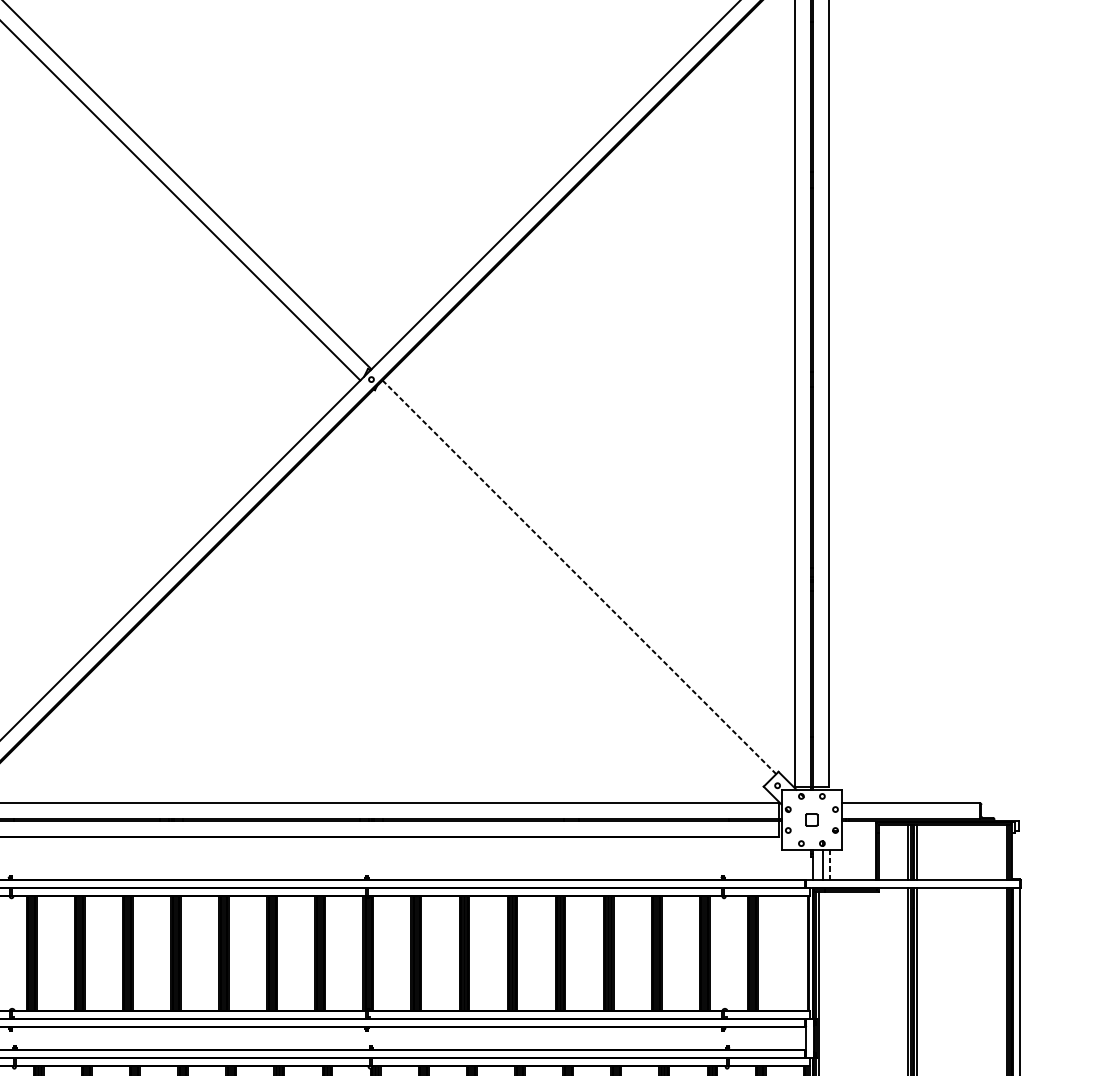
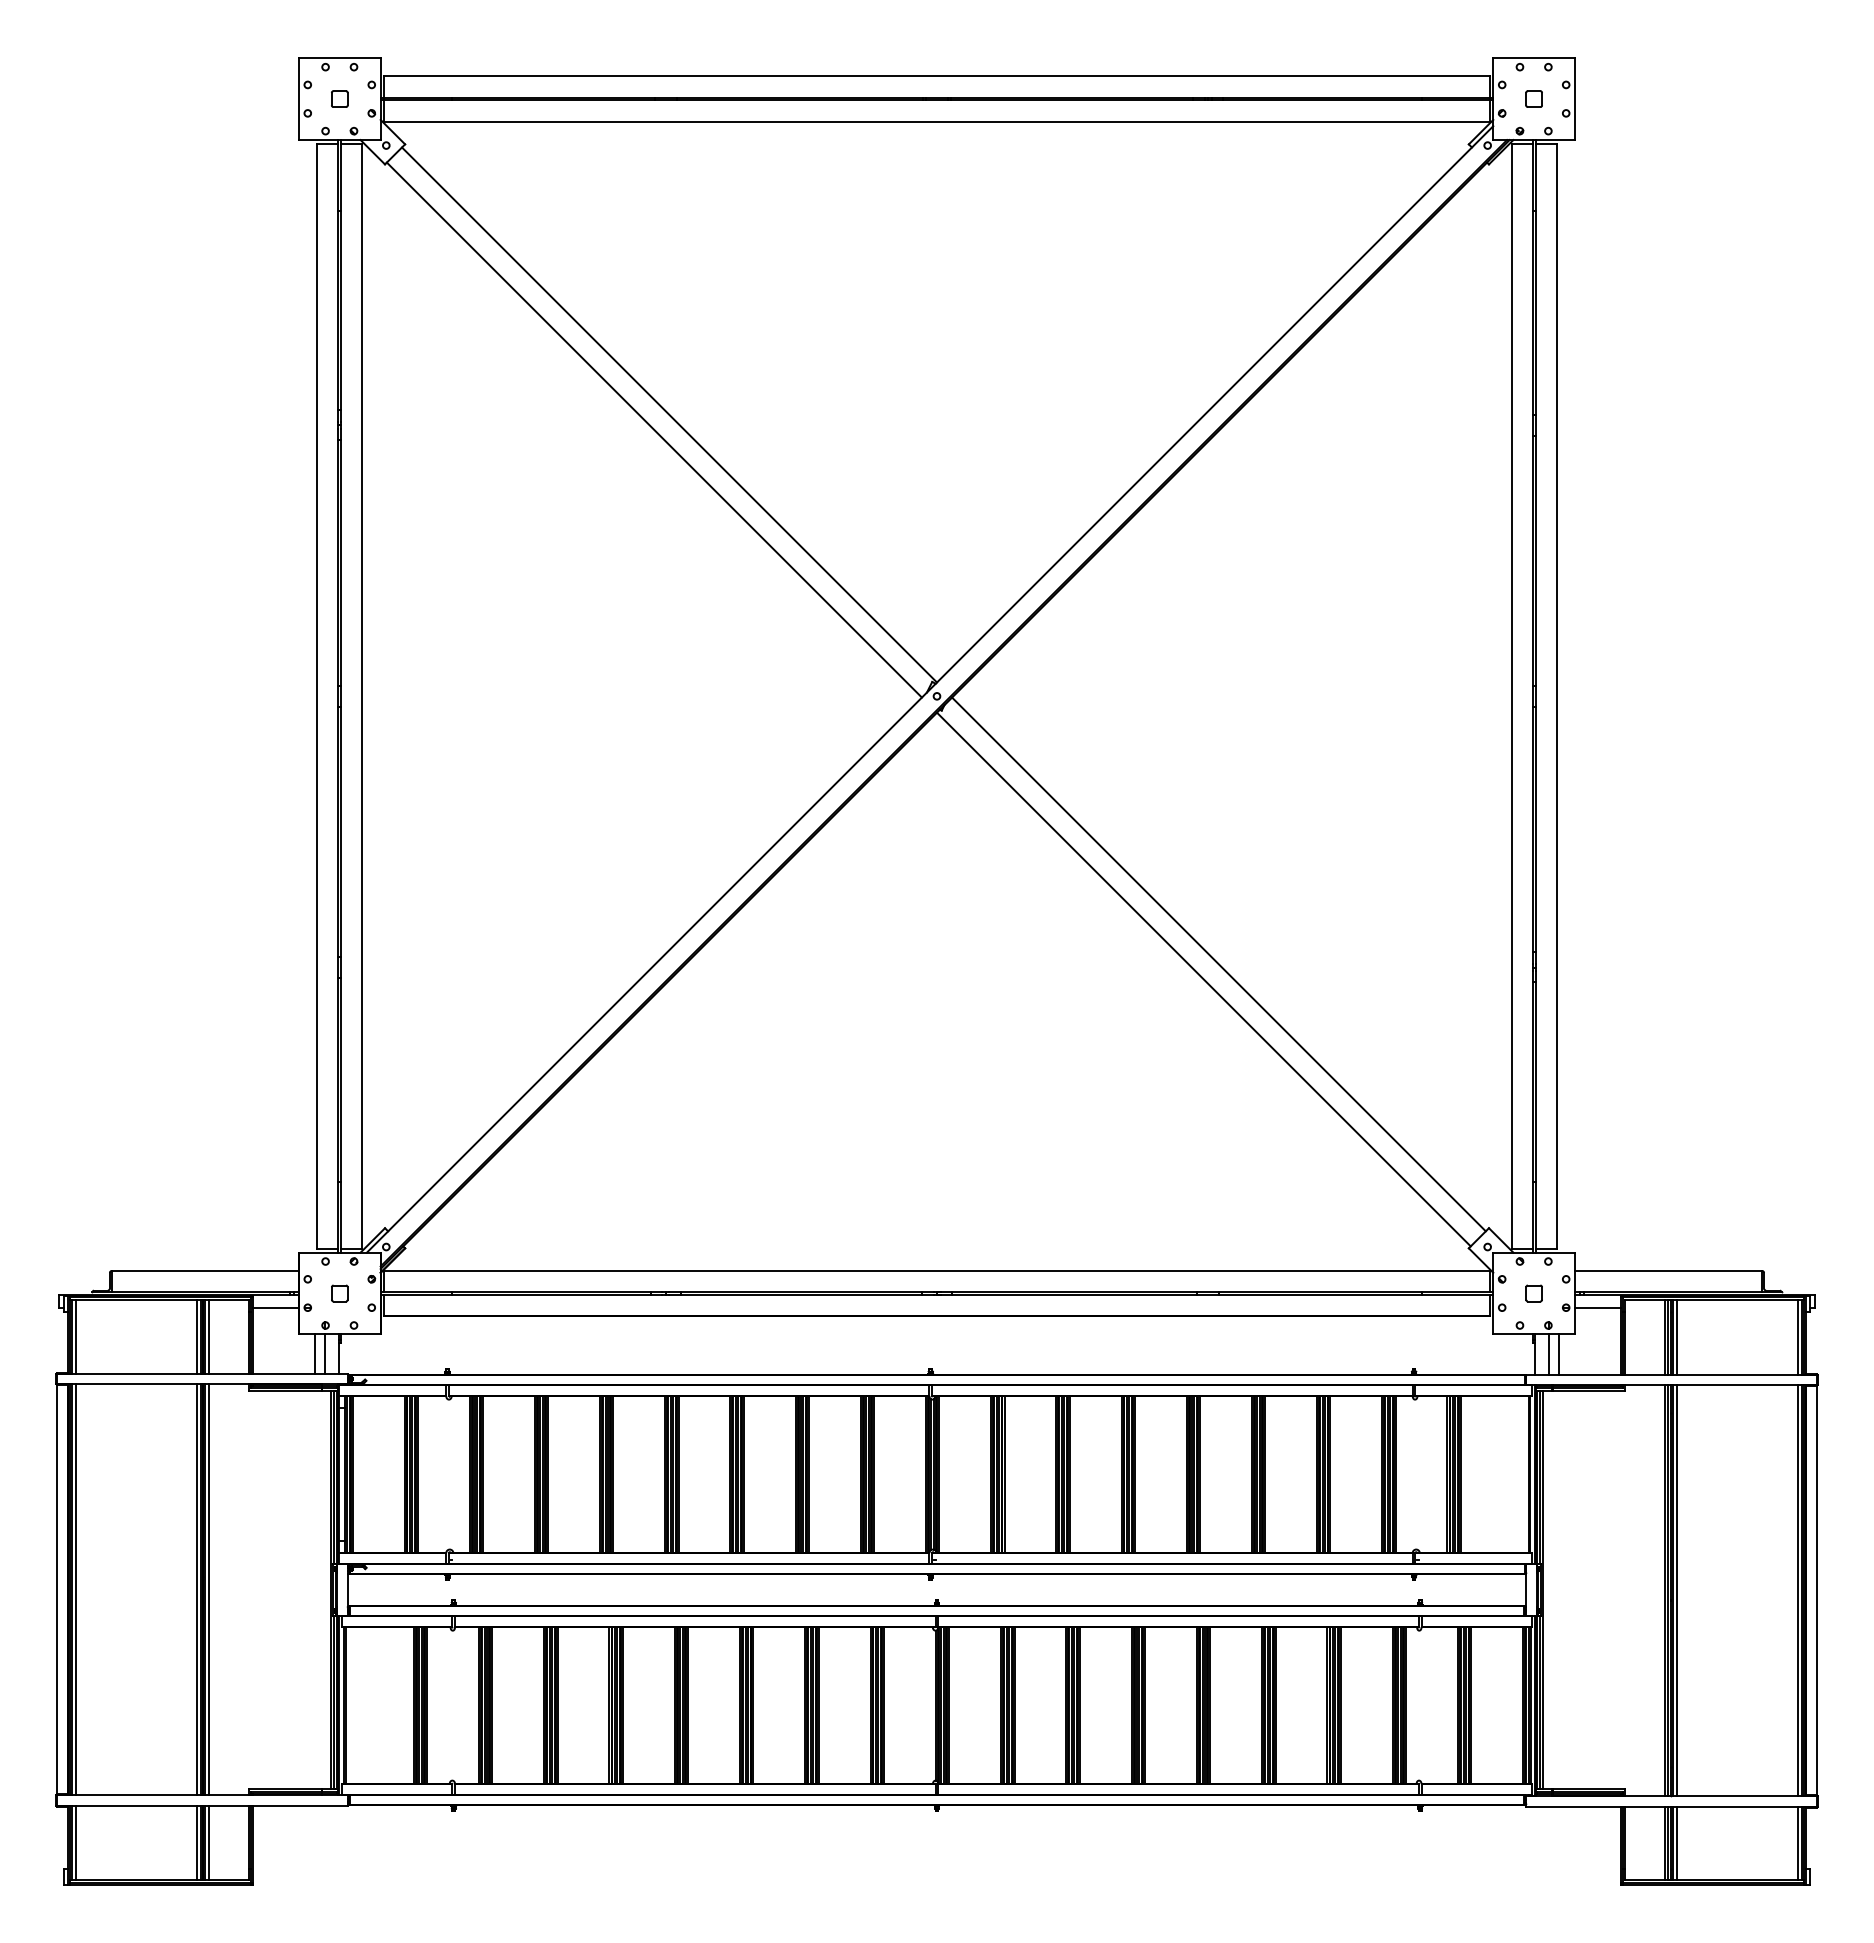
line: (579, 577) -> (1219, 964), dashed -> solid
line: (568, 588) -> (1203, 979), added
line: (858, 831) -> (1597, 1308), added
line: (829, 864) -> (1558, 1354), dashed -> solid

